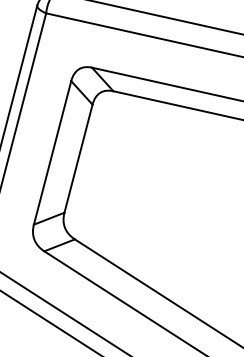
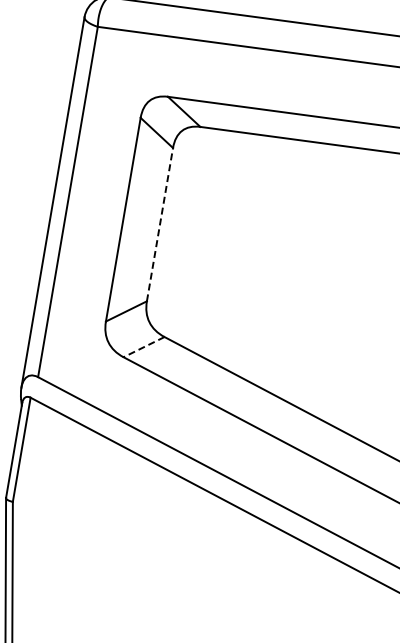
line: (78, 158) -> (159, 224), solid -> dashed
line: (59, 245) -> (144, 347), solid -> dashed

